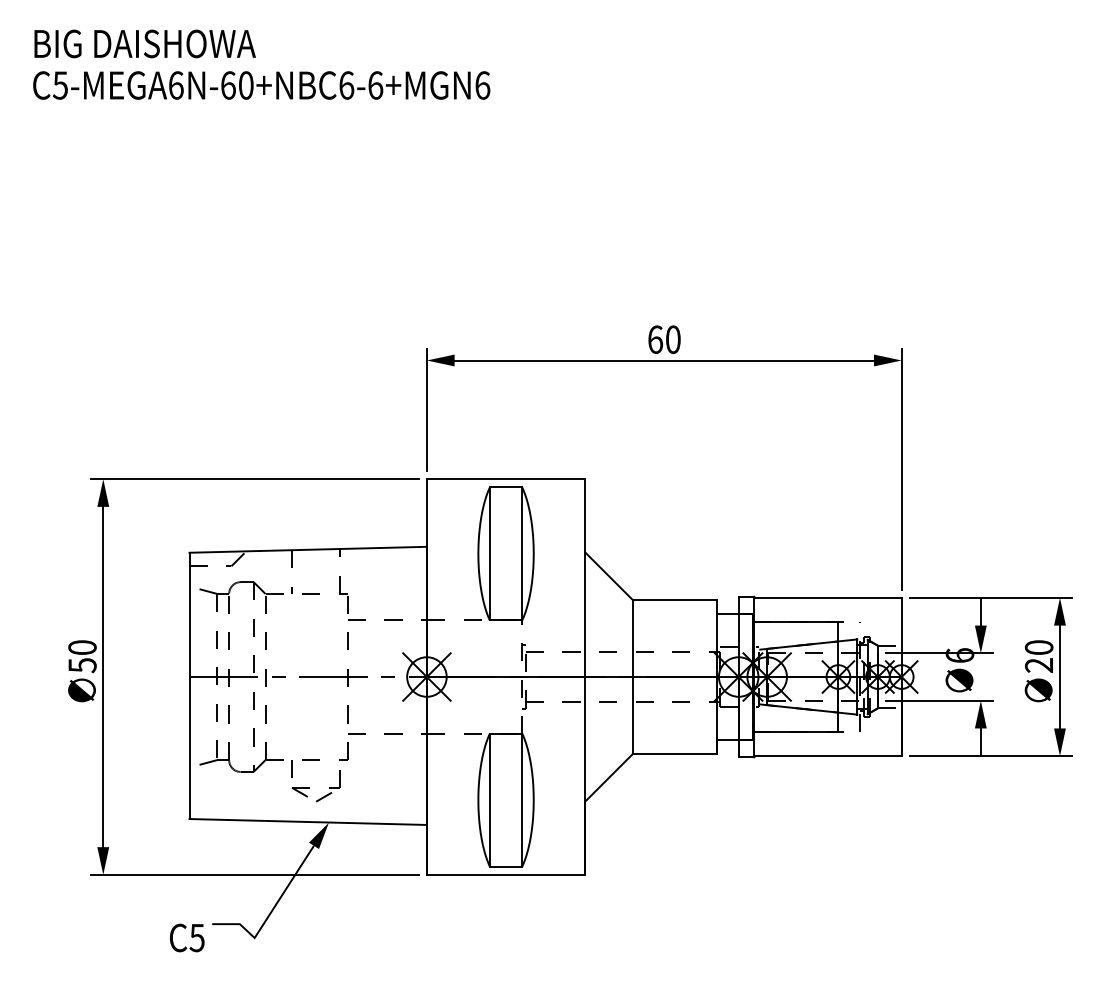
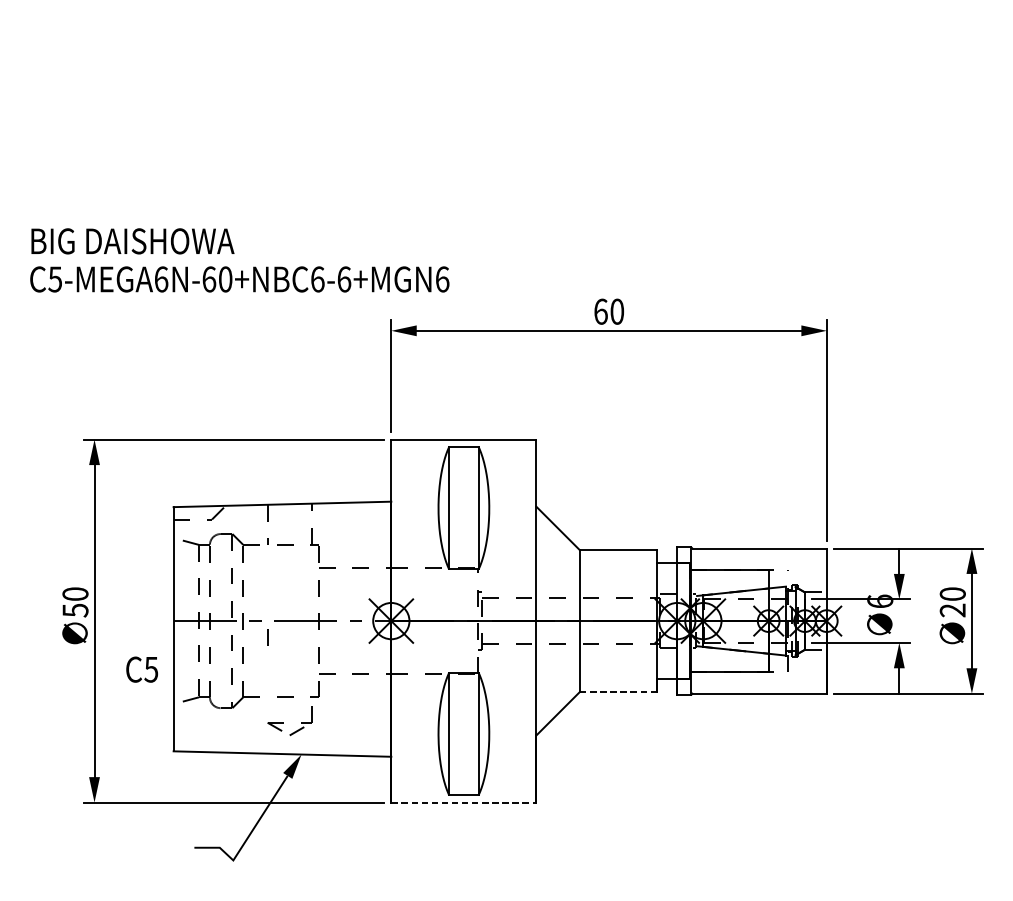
text: (261, 64) -> (239, 260), moved
line: (674, 754) -> (618, 692), solid -> dashed
line: (291, 768) -> (267, 637), moved
line: (506, 874) -> (464, 802), solid -> dashed
text: (187, 937) -> (142, 669), moved

